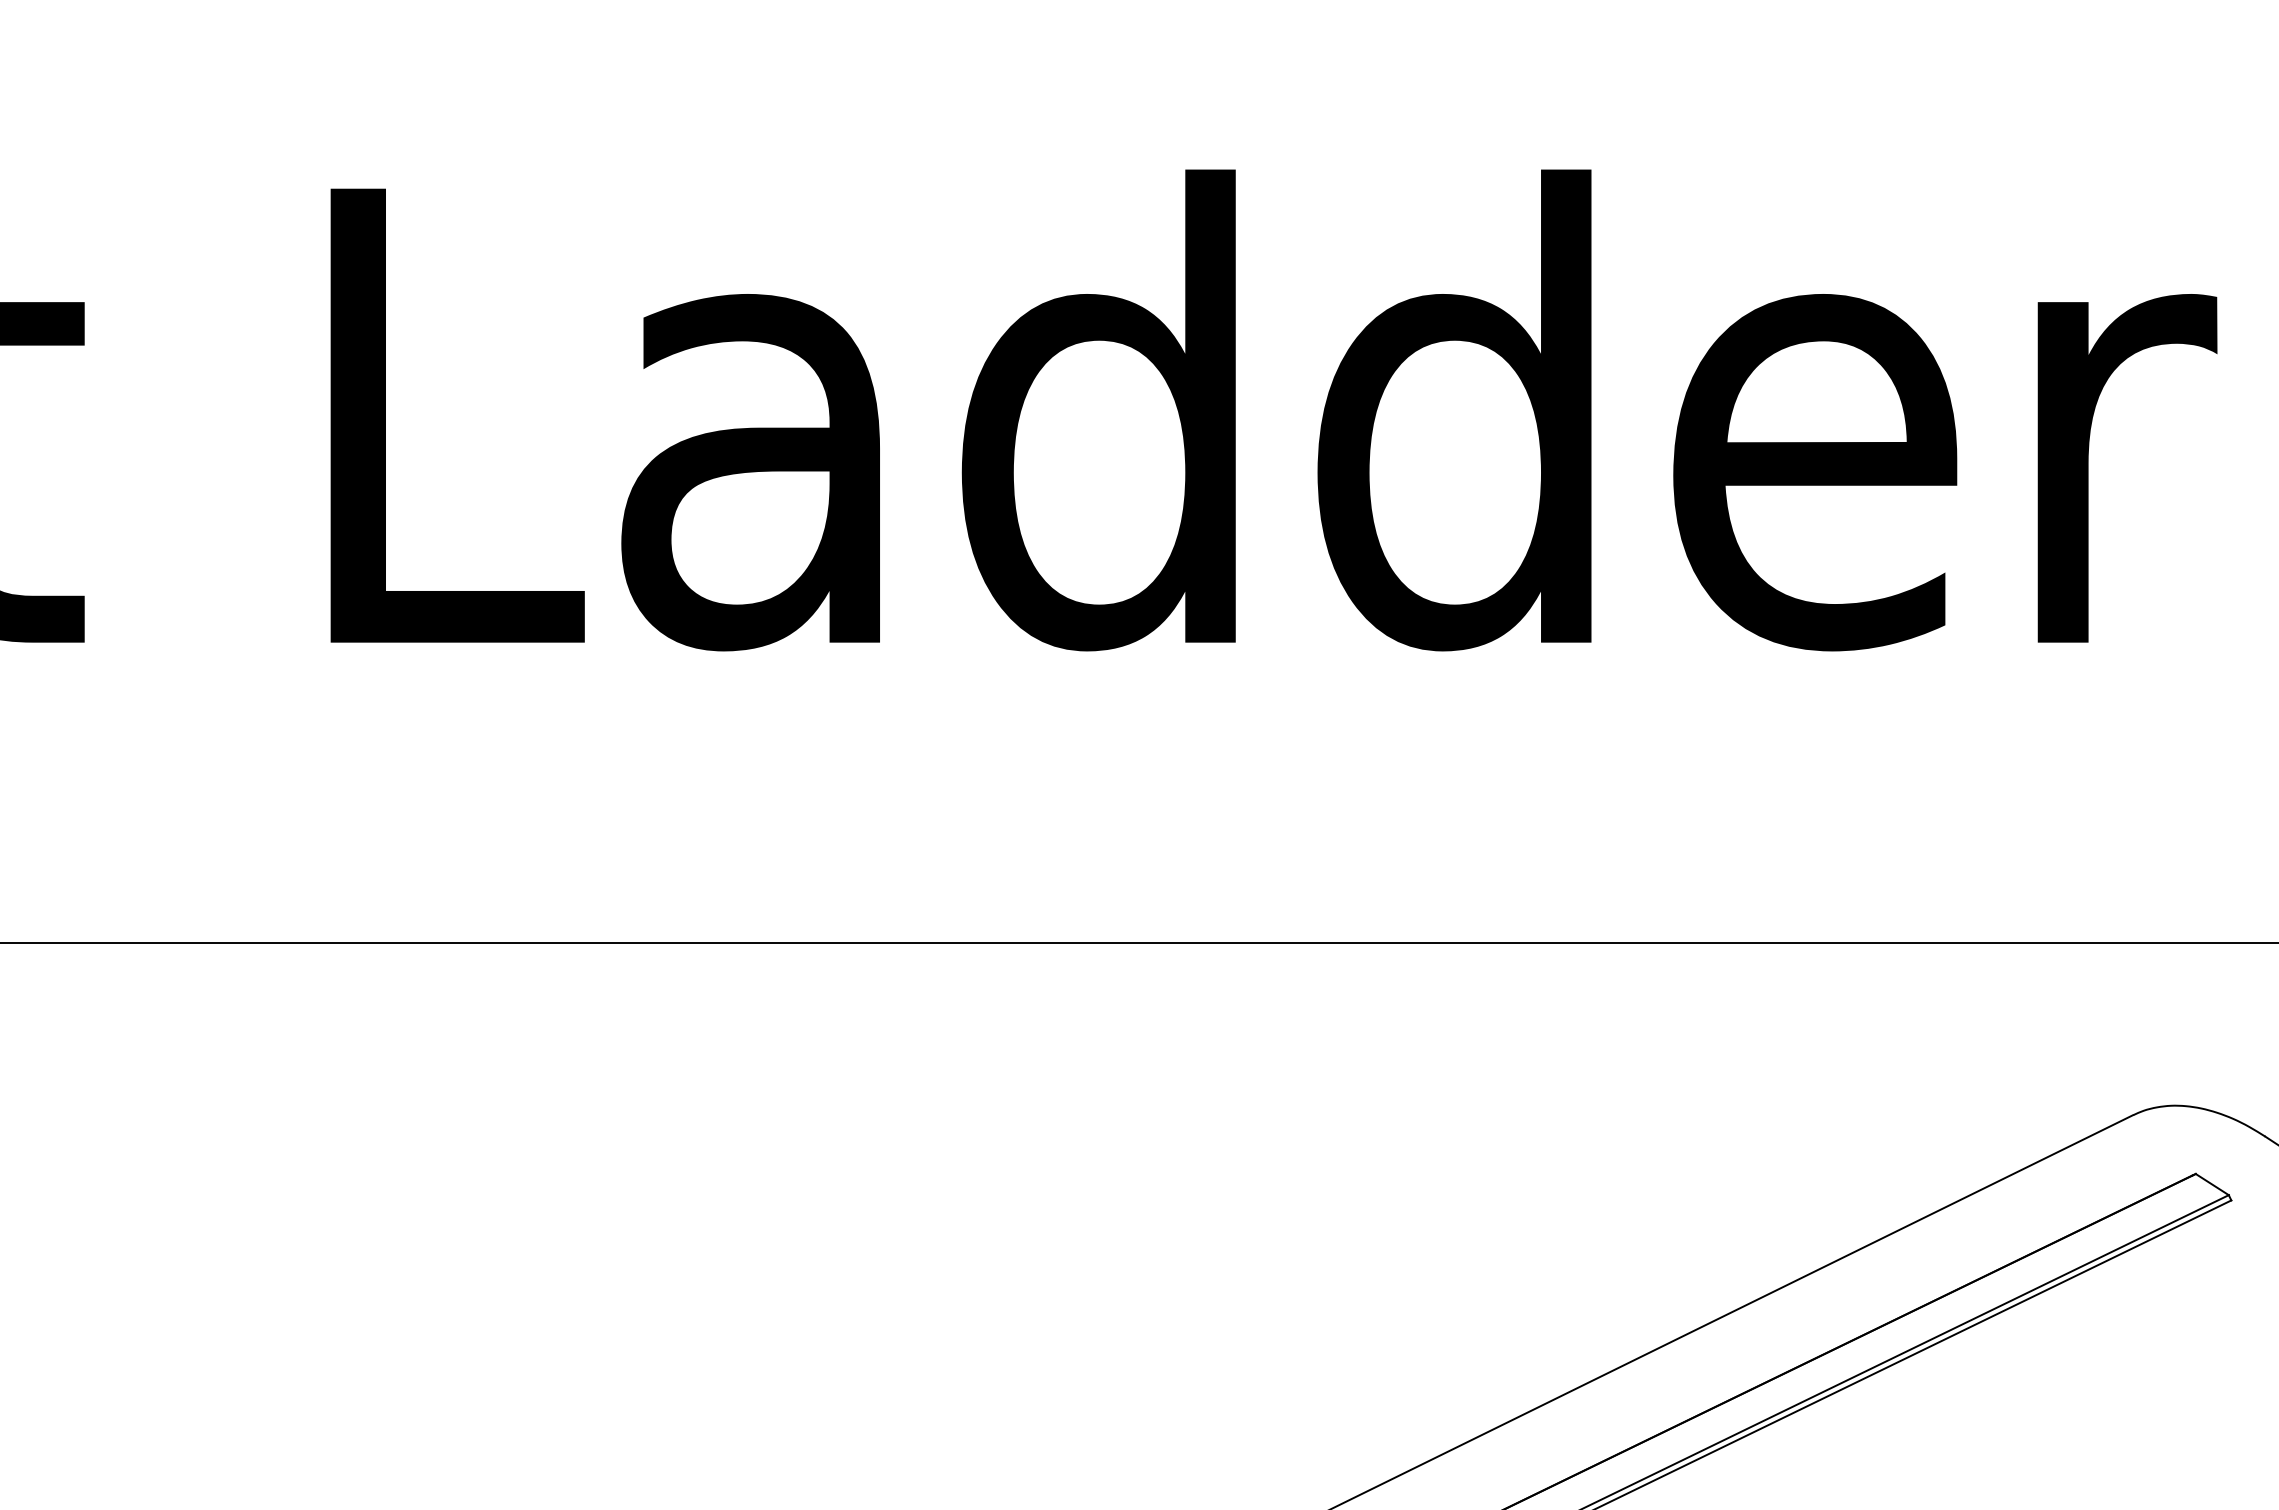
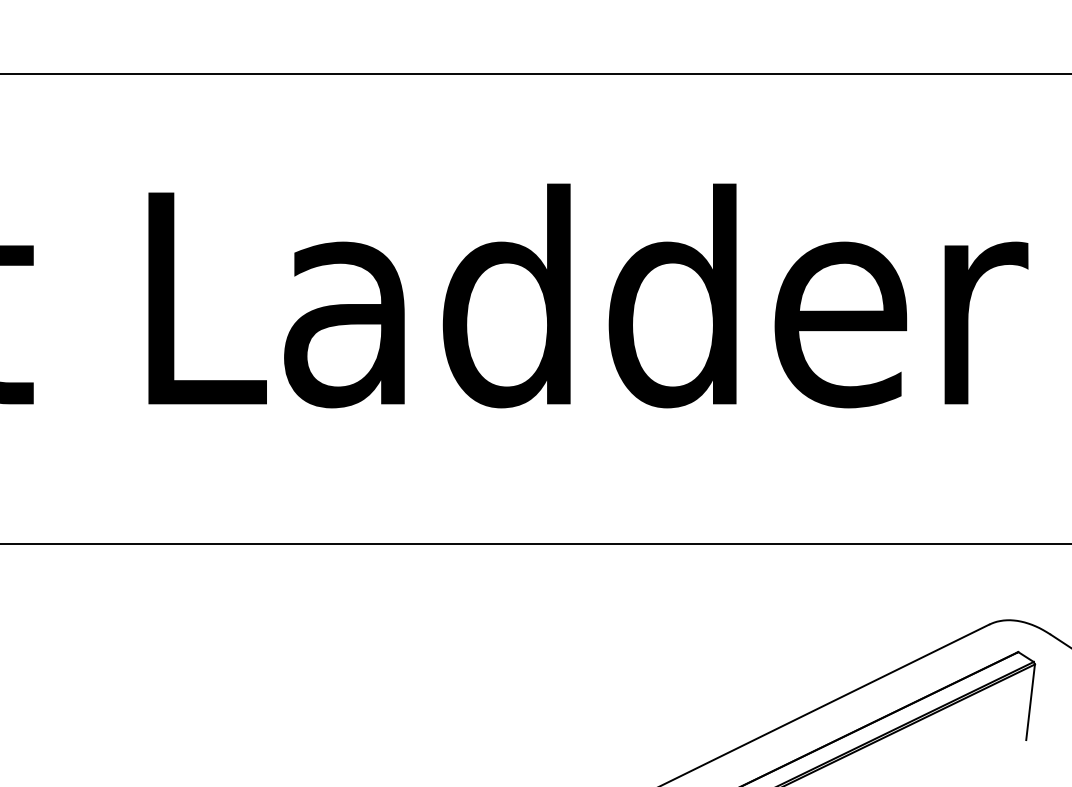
line: (2221, 1282) -> (1030, 702), added

